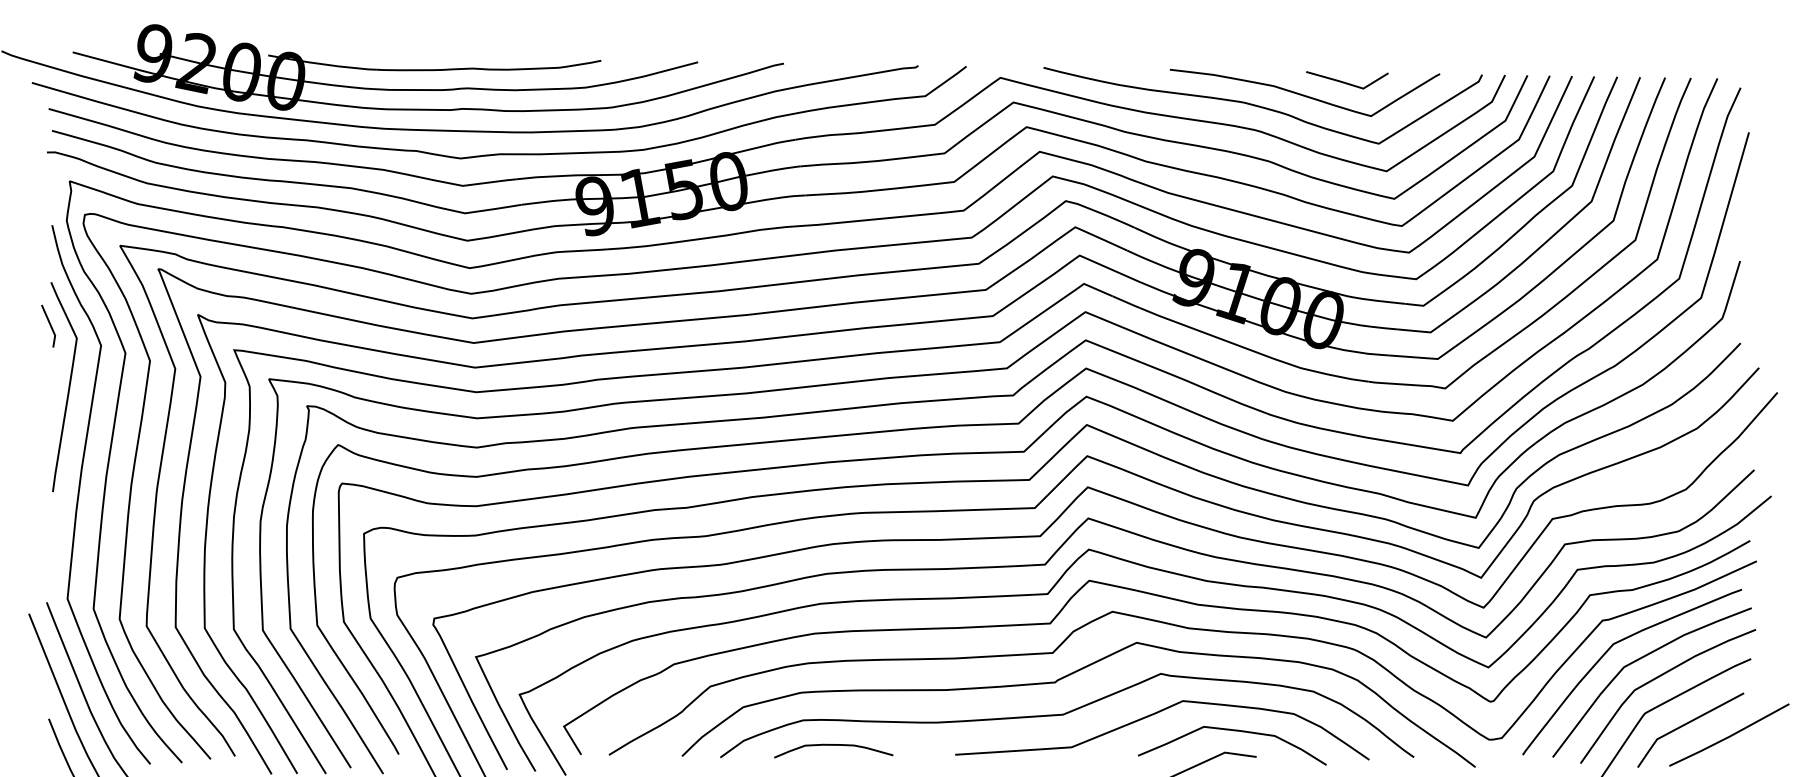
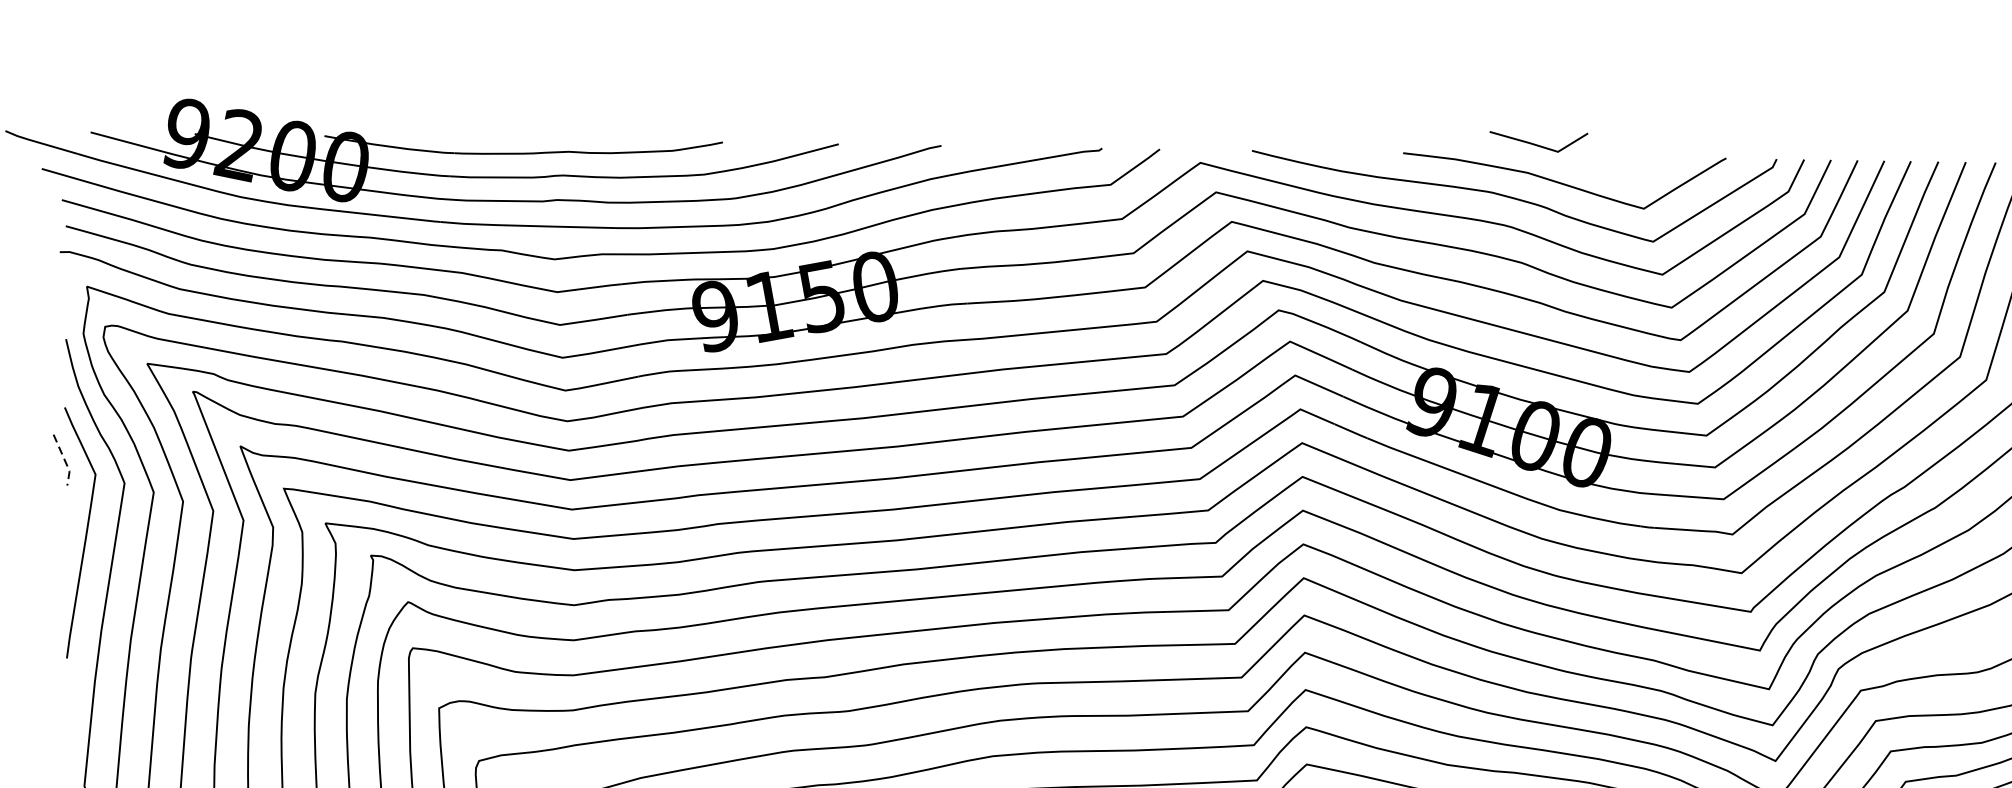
line: (1347, 82) -> (1539, 144), moved
line: (51, 326) -> (65, 460), solid -> dashed

